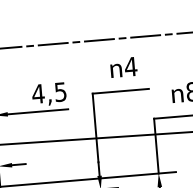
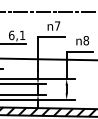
text: (130, 65) -> (57, 25), 4 -> 7
text: (48, 93) -> (16, 35), 4,5 -> 6,1

